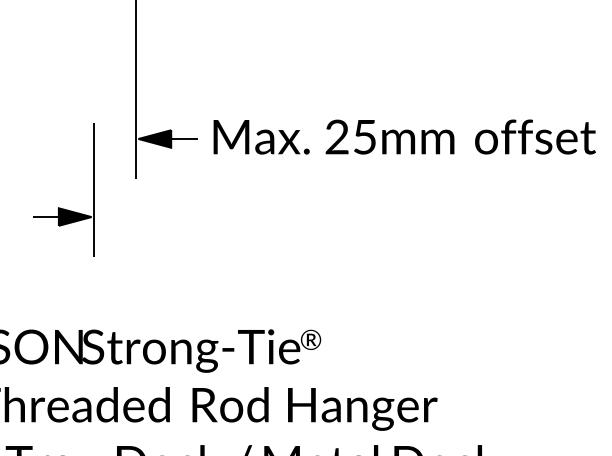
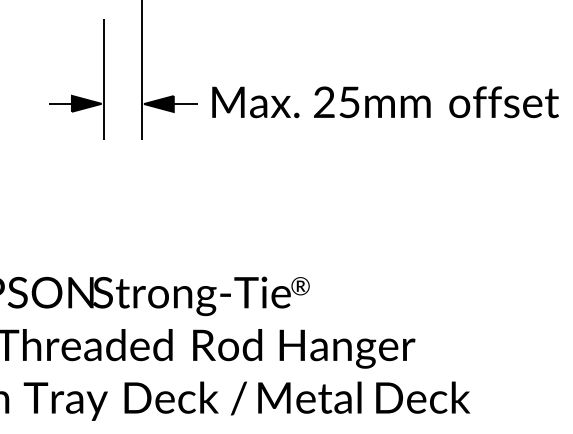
part: (58, 206) -> (71, 94), moved

